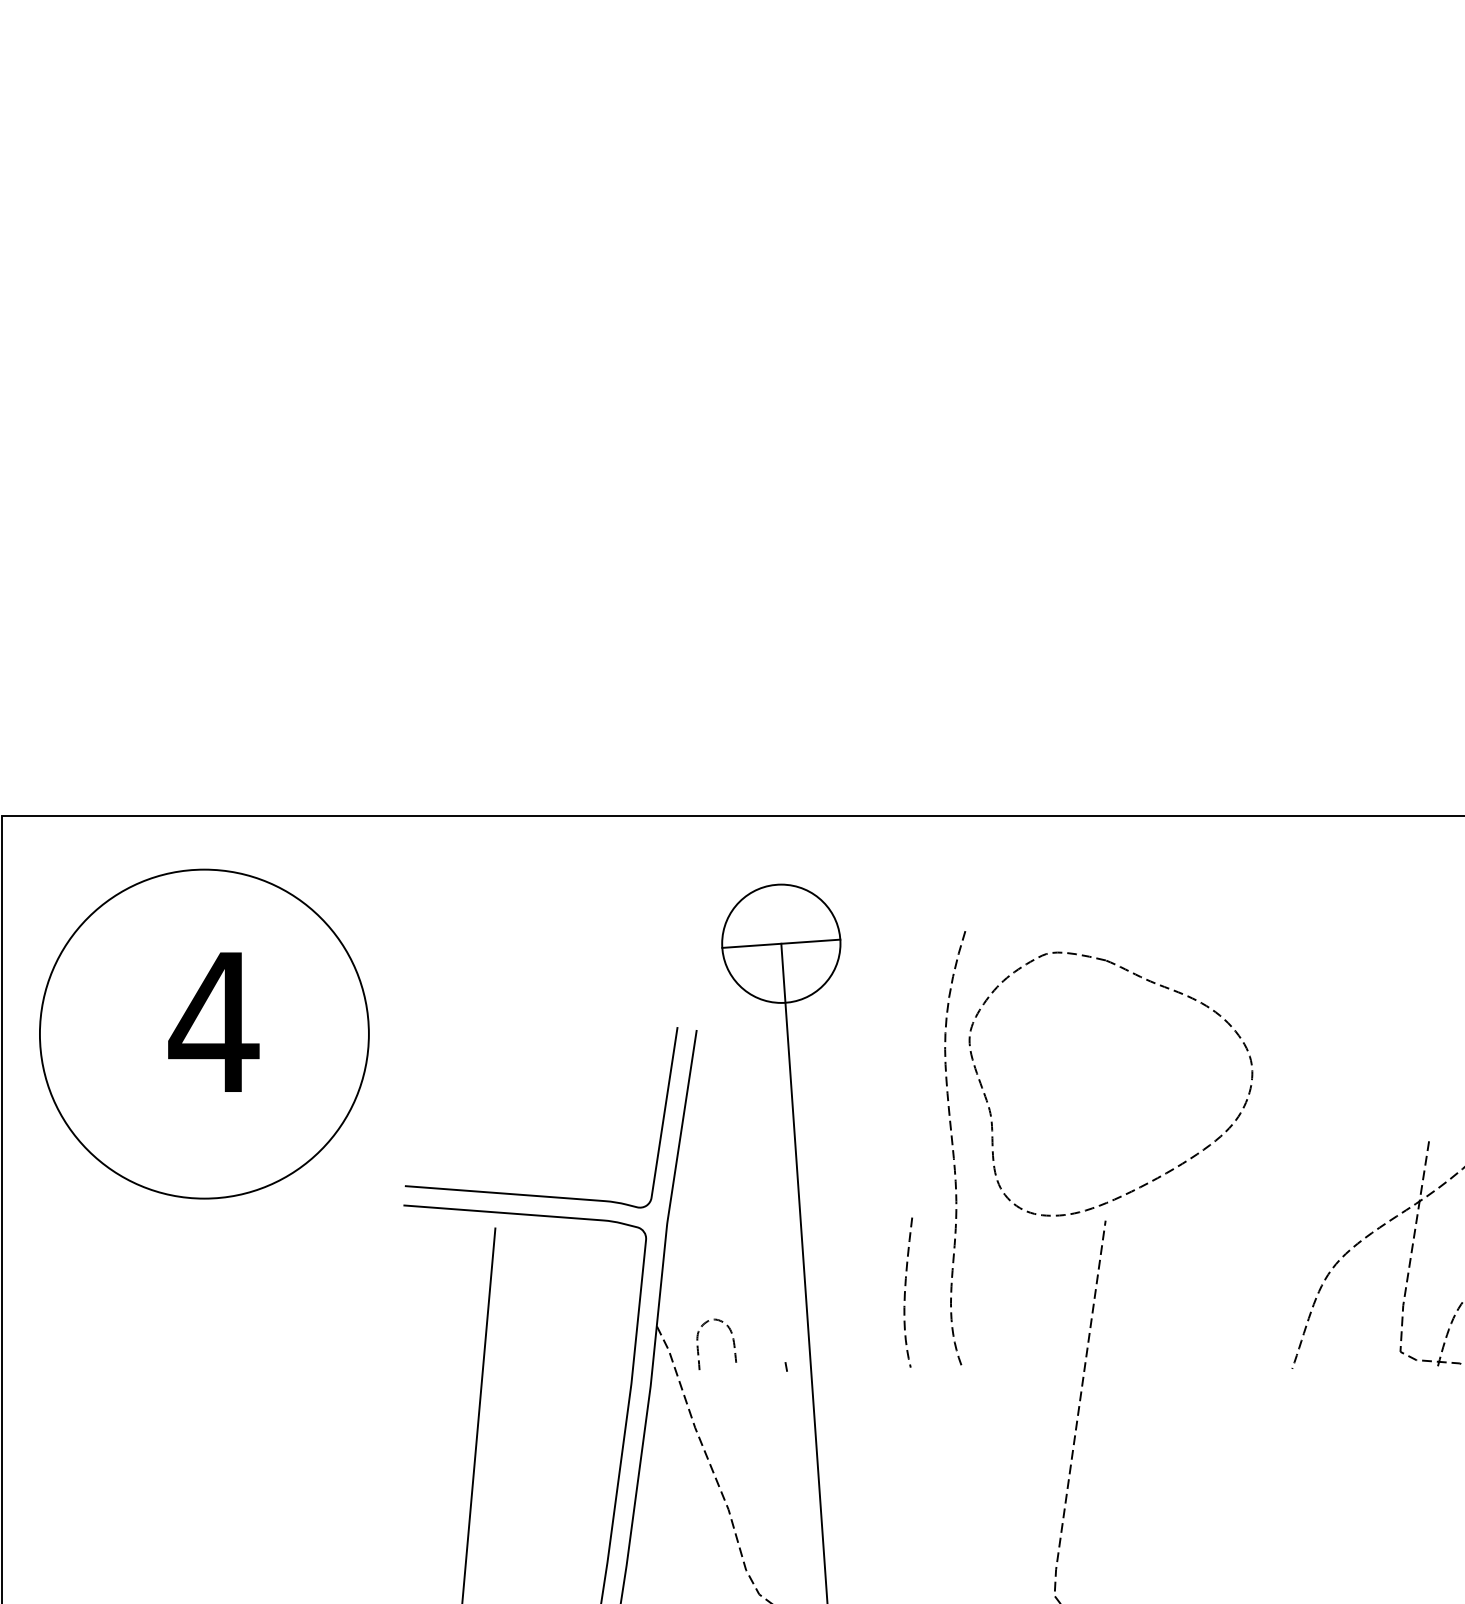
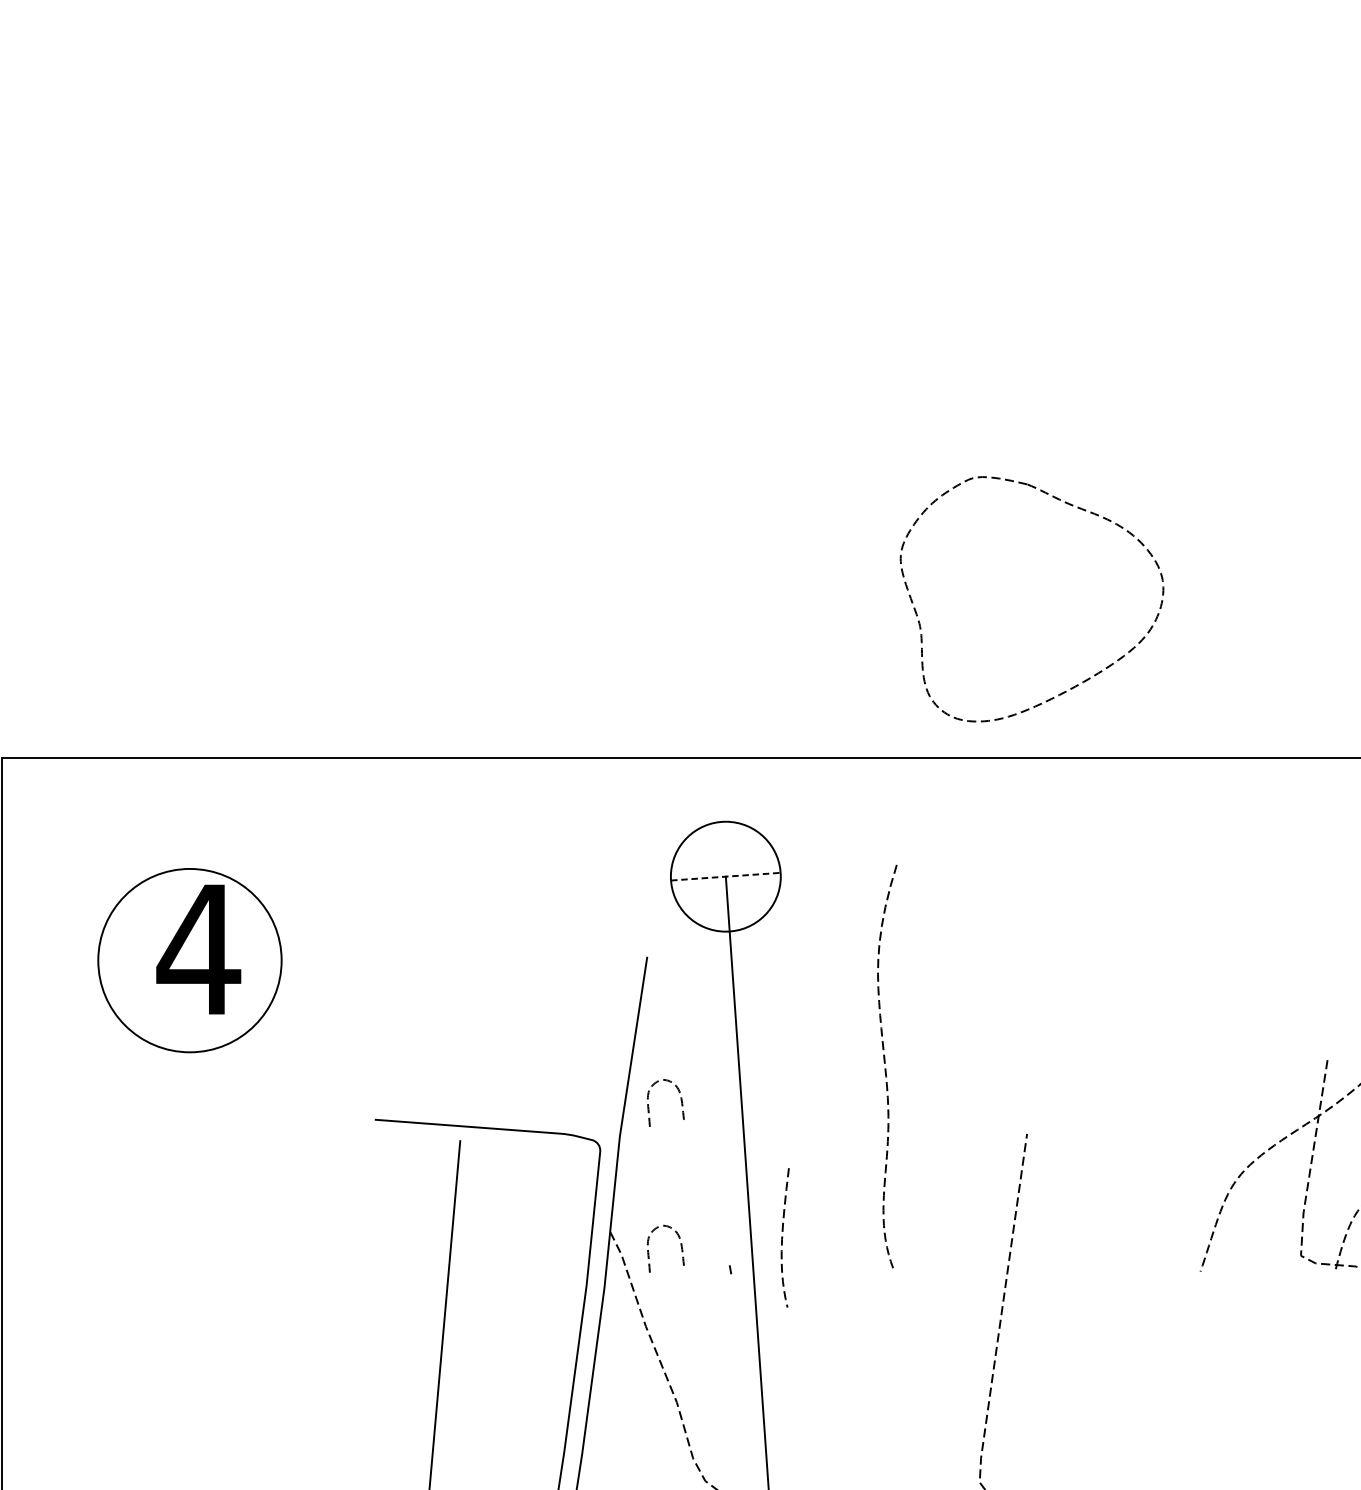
line: (781, 943) -> (726, 876), solid -> dashed
circle: (203, 1033) -> (189, 960), size x0.6
part: (1168, 1170) -> (1085, 679), moved
curve: (732, 1184) -> (680, 1100), added
curve: (534, 1194) -> (496, 1109), removed
curve: (905, 1292) -> (782, 1237), moved

